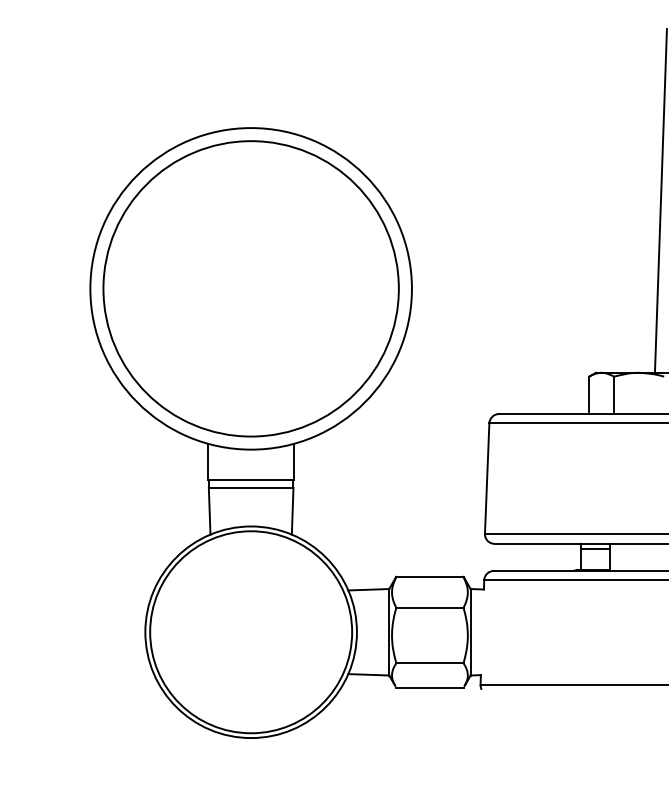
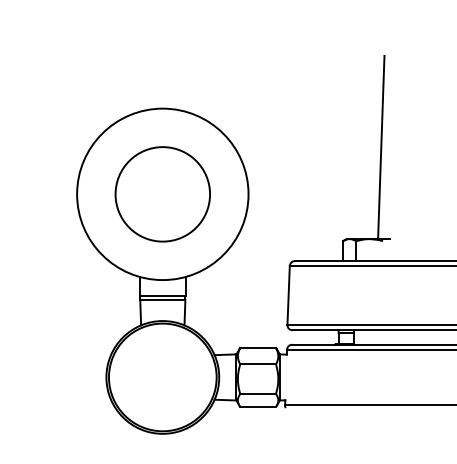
circle: (250, 289) -> (162, 194), size x0.6

